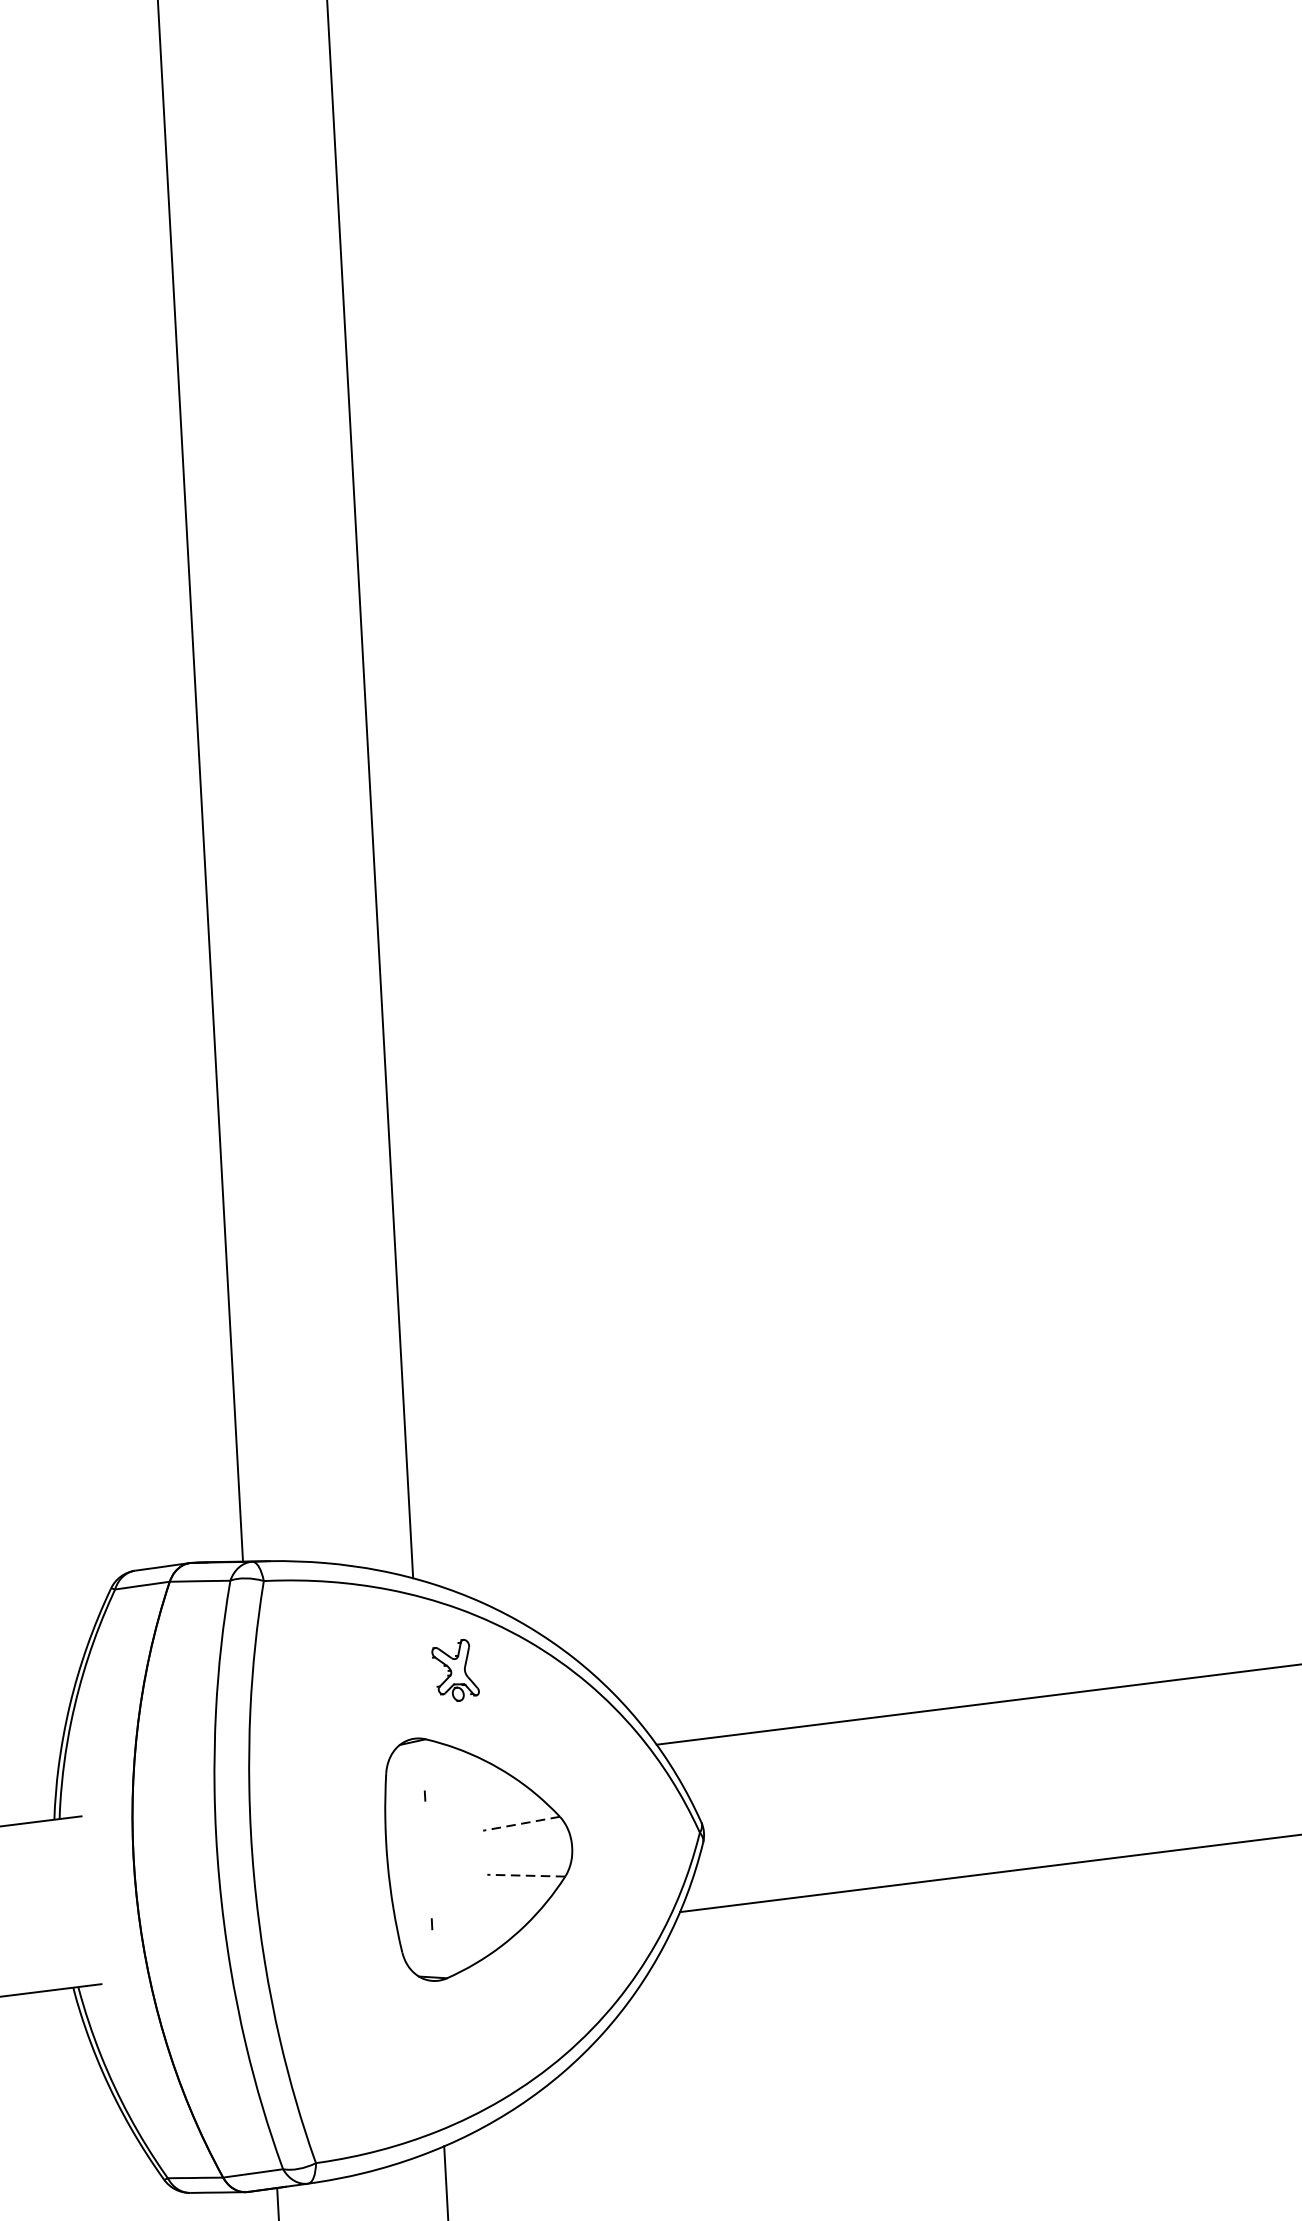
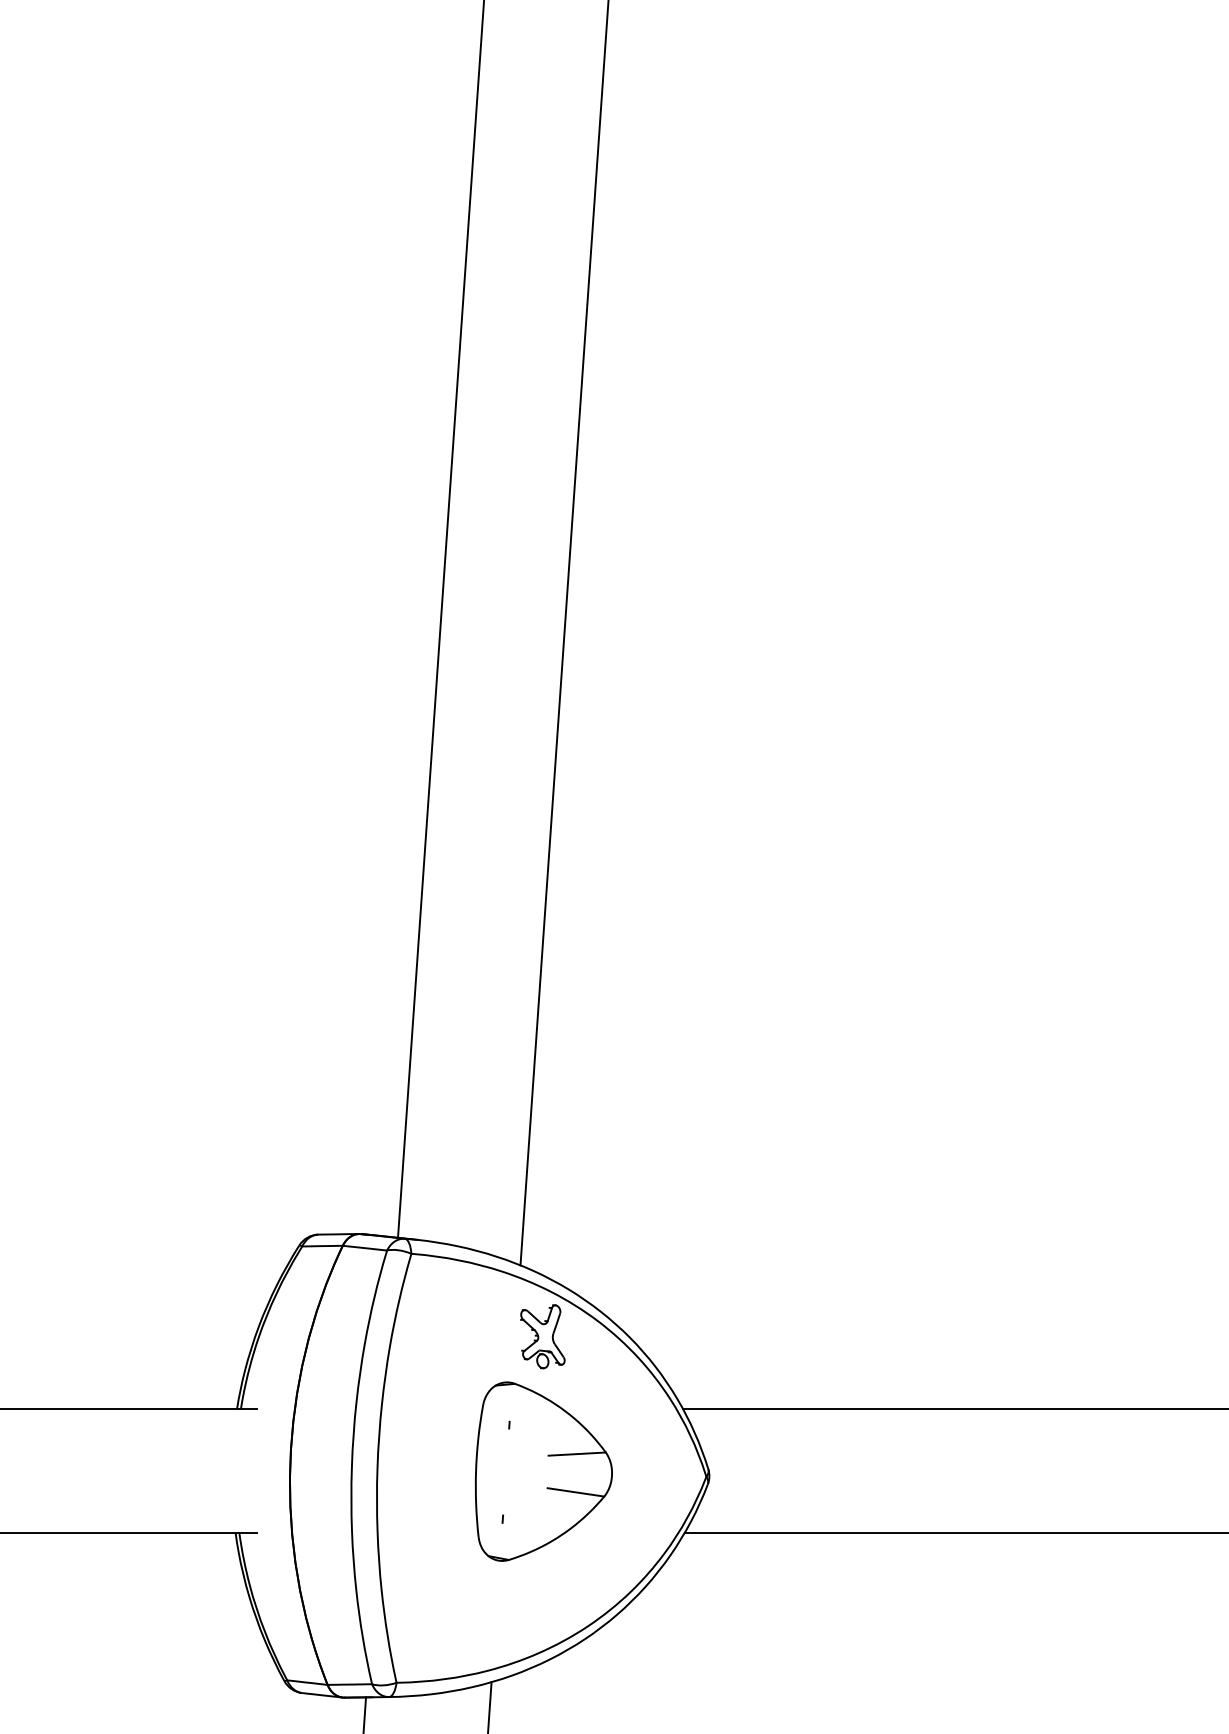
part: (454, 1670) -> (542, 1336), size x1.43
line: (522, 1824) -> (577, 1454), dashed -> solid
line: (525, 1875) -> (575, 1492), dashed -> solid

